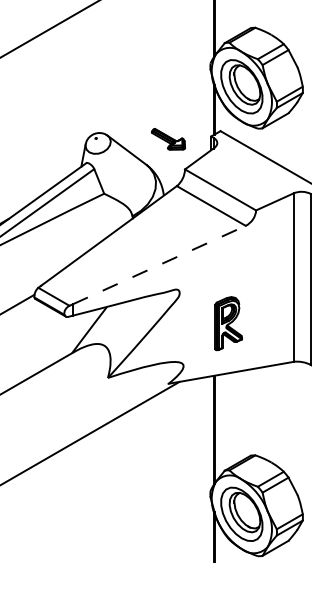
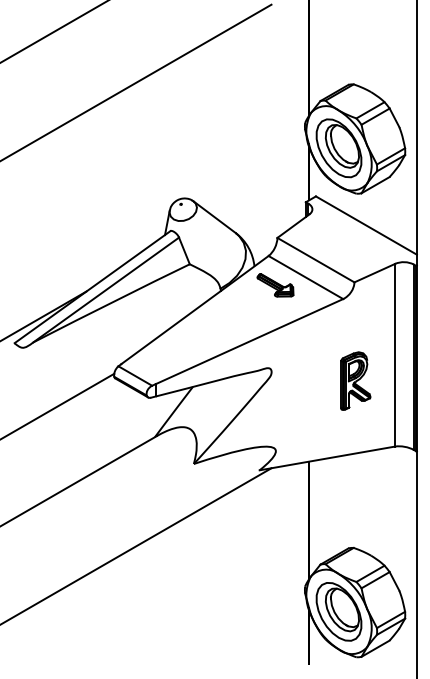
part: (168, 139) -> (275, 285), moved
line: (159, 264) -> (249, 341), dashed -> solid
part: (228, 323) -> (355, 380), moved

